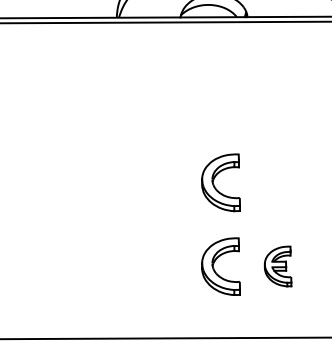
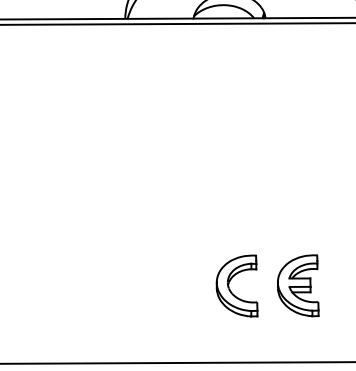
part: (213, 181) -> (229, 194), removed
part: (278, 266) -> (298, 285), size x1.43

